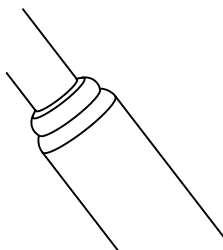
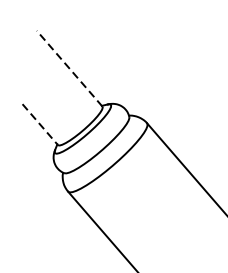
line: (49, 43) -> (68, 67), solid -> dashed
line: (21, 92) -> (40, 125), solid -> dashed

